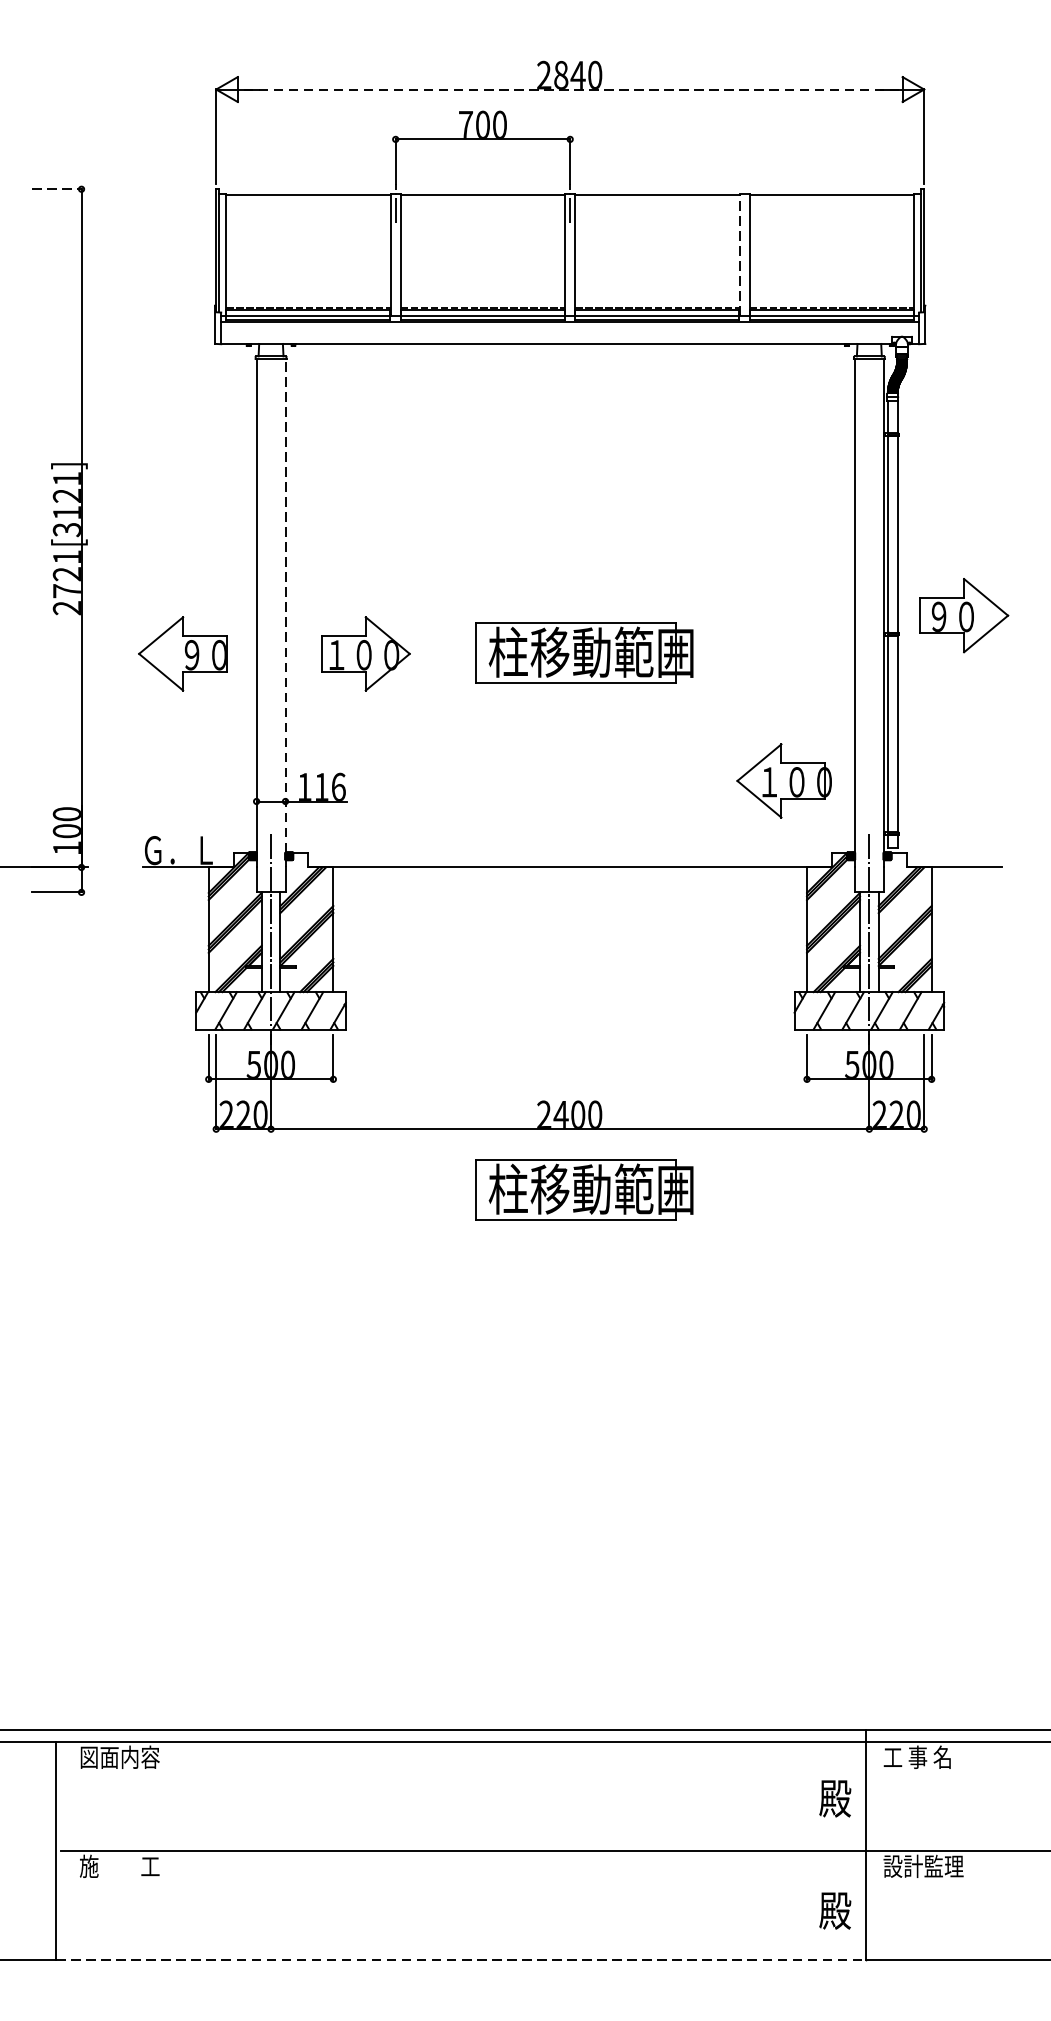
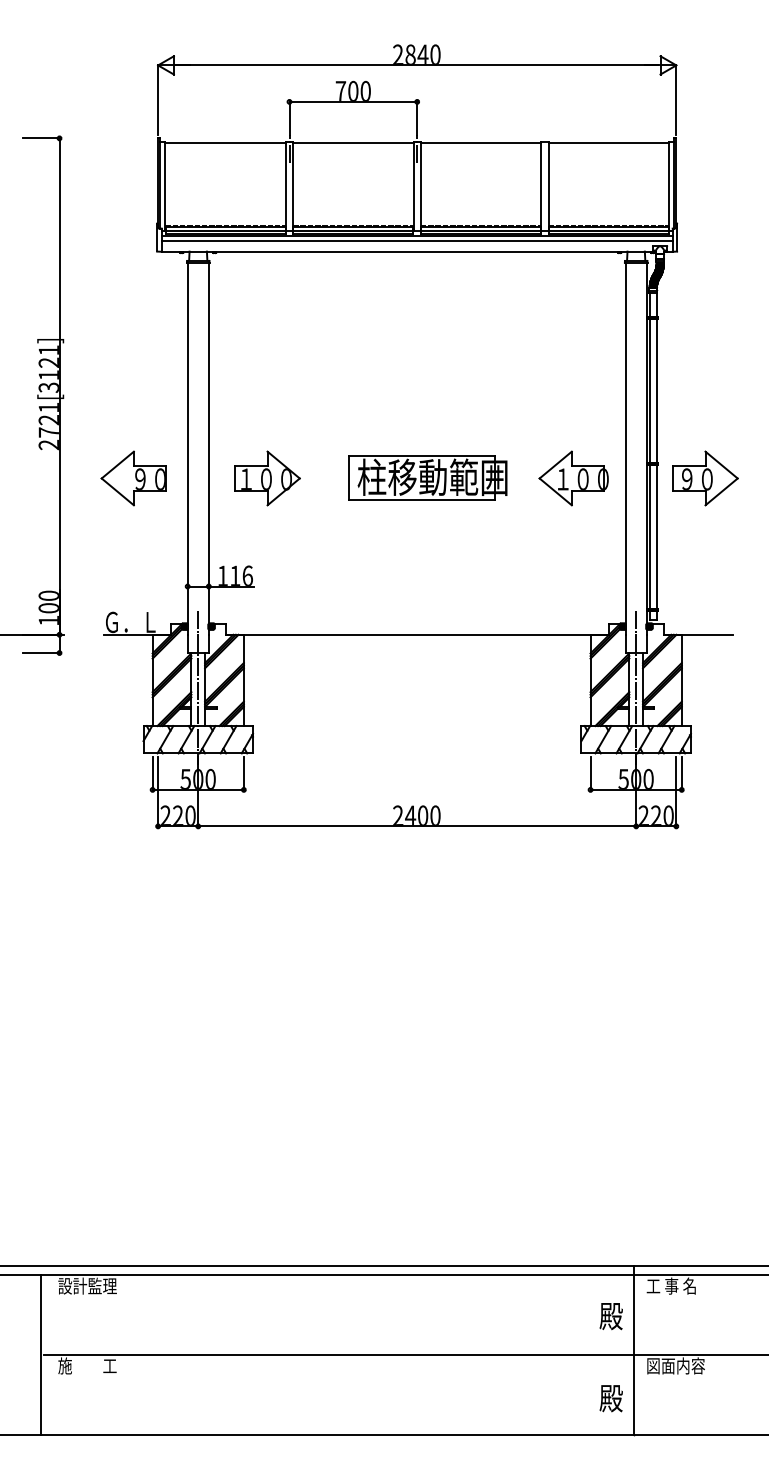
line: (570, 89) -> (417, 65), dashed -> solid
line: (56, 189) -> (41, 138), dashed -> solid
line: (739, 254) -> (541, 186), dashed -> solid
line: (569, 328) -> (416, 240), added
line: (285, 612) -> (208, 448), dashed -> solid
part: (964, 615) -> (705, 478), moved
part: (783, 780) -> (573, 478), moved
part: (584, 1189) -> (427, 870), removed
text: (119, 1756) -> (87, 1285), 図面内容 -> 設計監理
text: (923, 1865) -> (675, 1365), 設計監理 -> 図面内容
line: (461, 1960) -> (337, 1434), dashed -> solid

